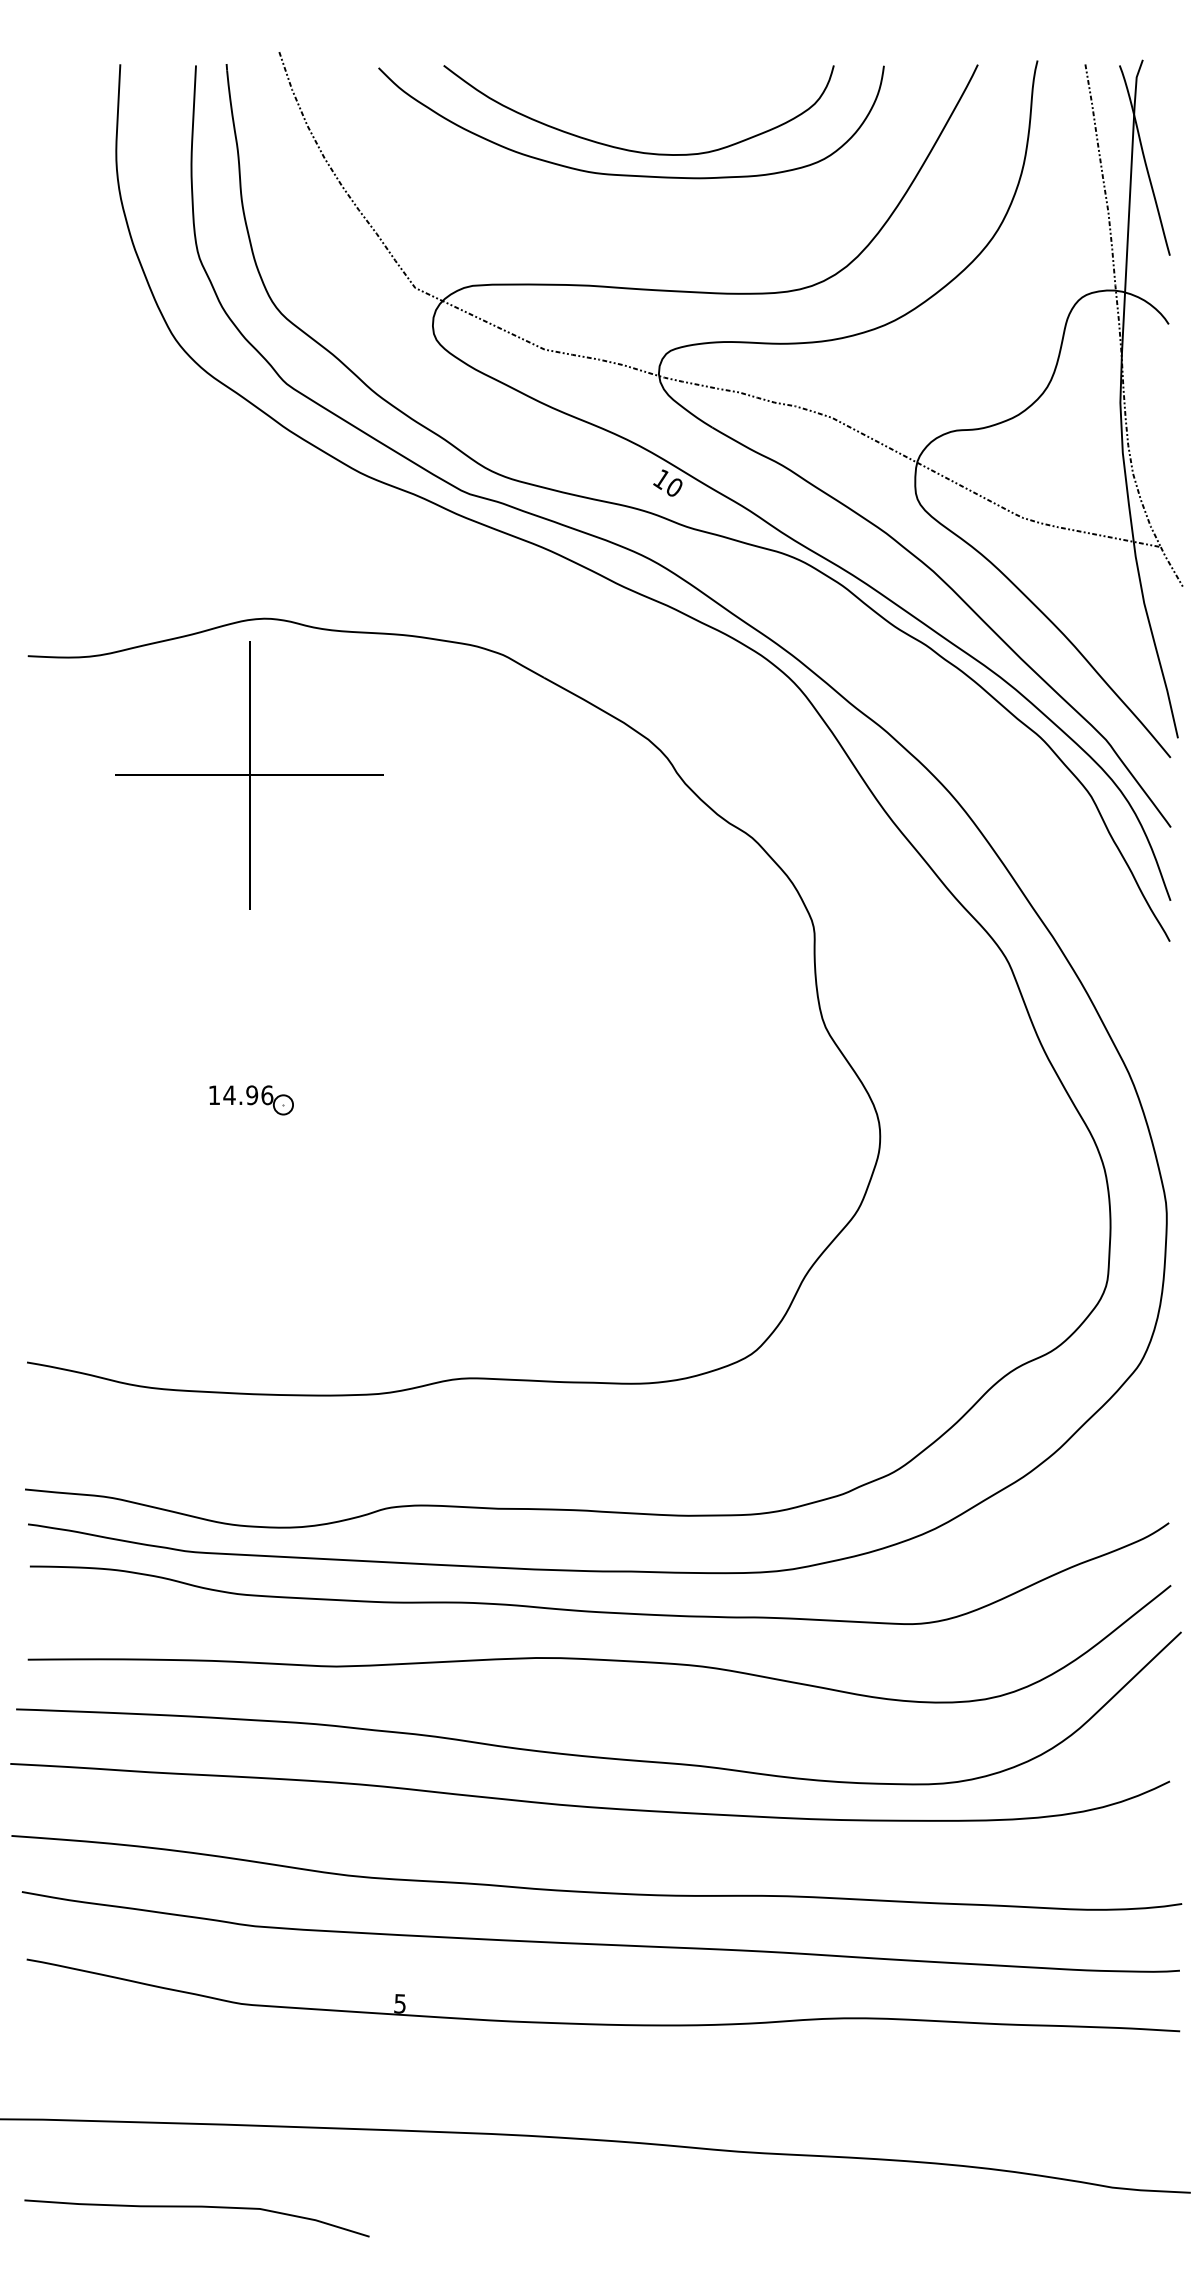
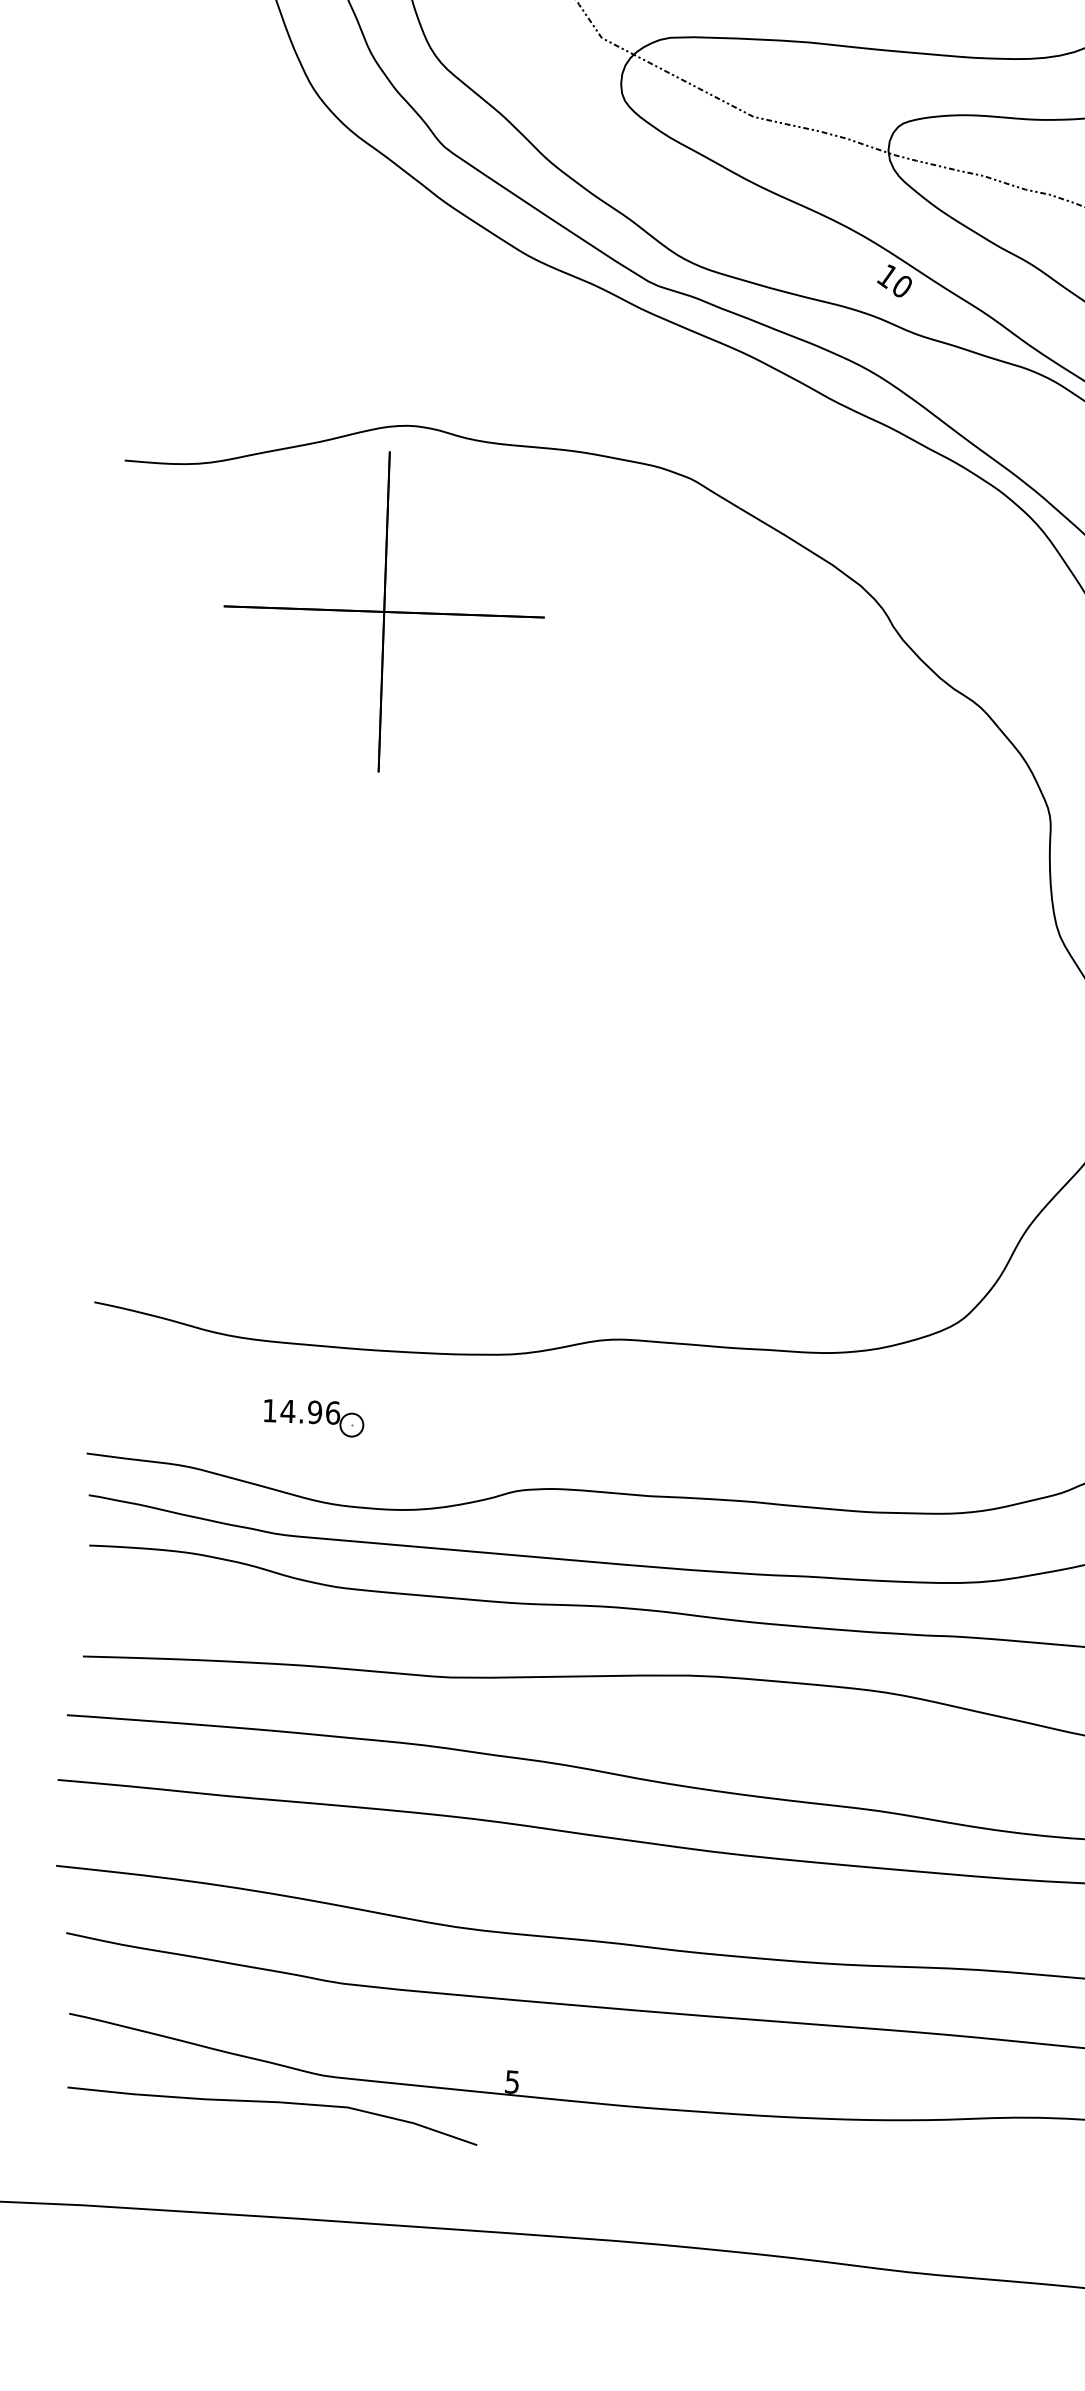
part: (251, 1100) -> (313, 1418), moved
curve: (196, 2207) -> (272, 2103), moved

